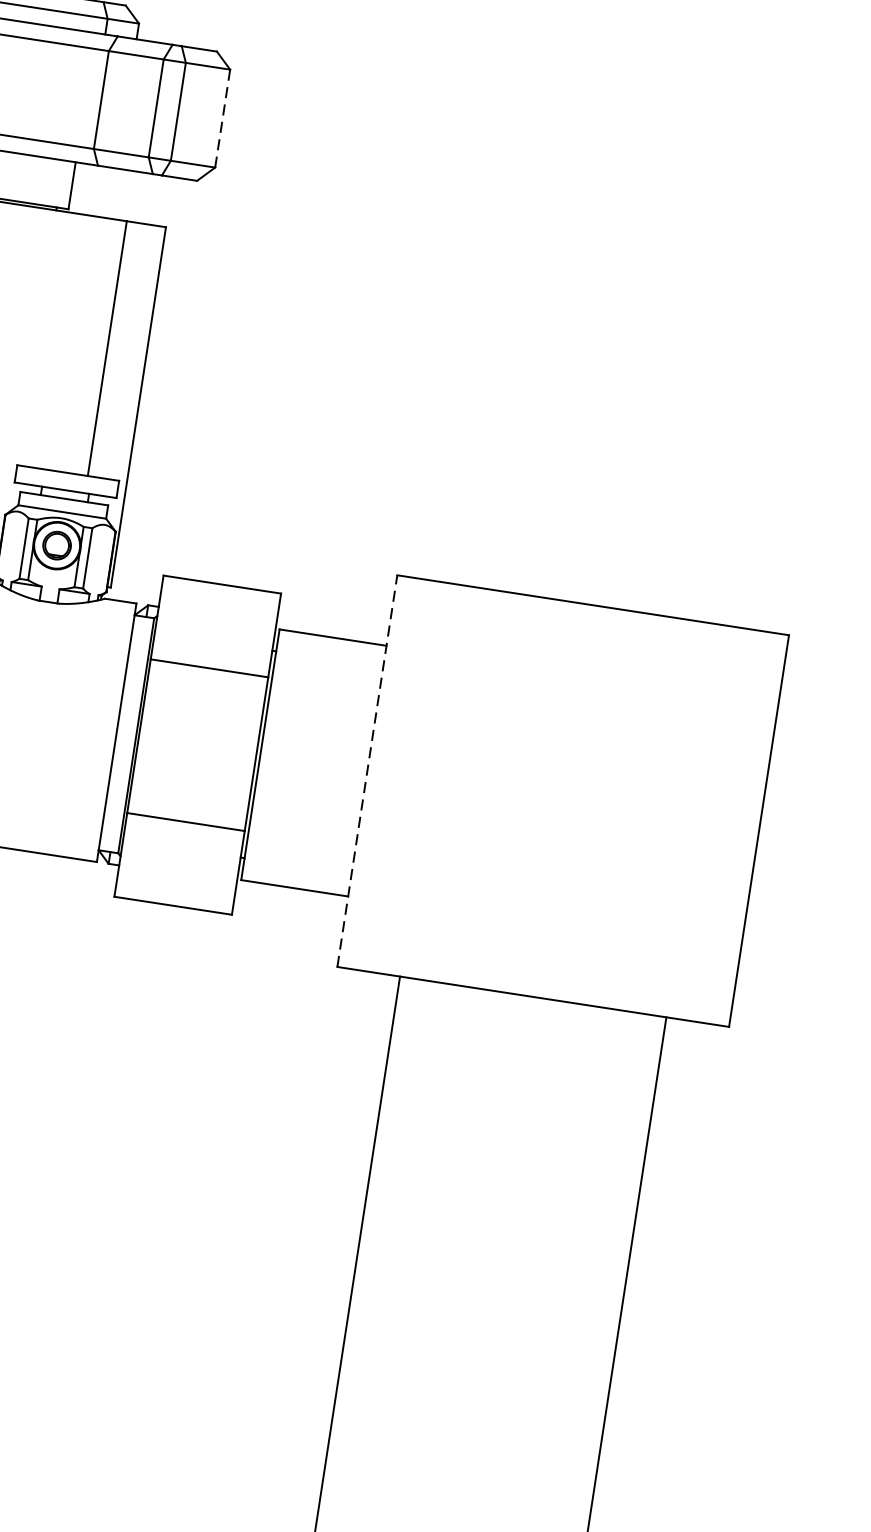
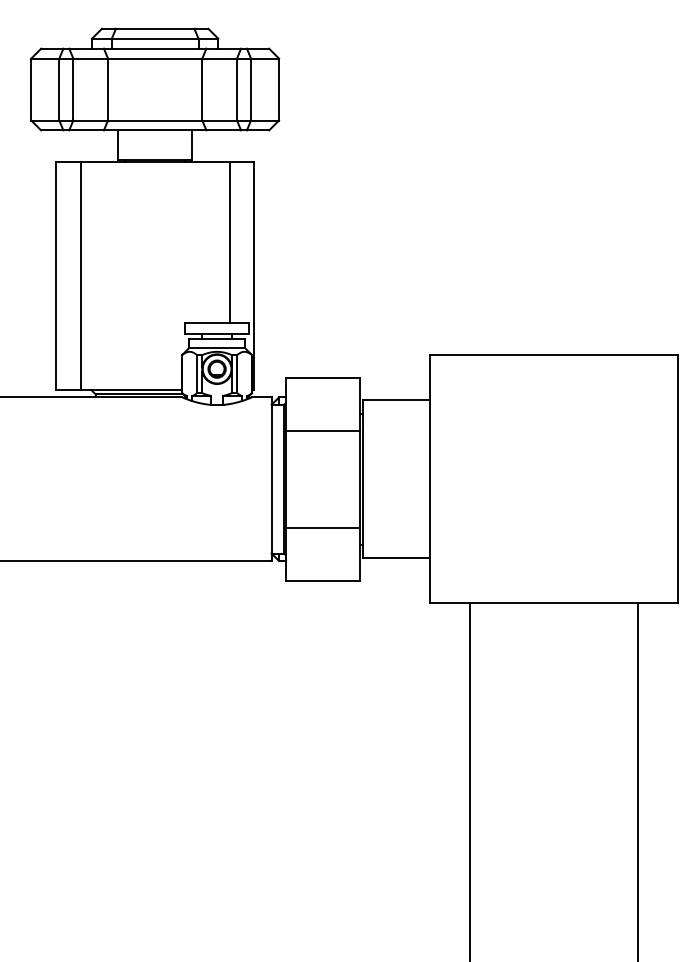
line: (223, 118) -> (279, 89), dashed -> solid
line: (367, 771) -> (430, 479), dashed -> solid

